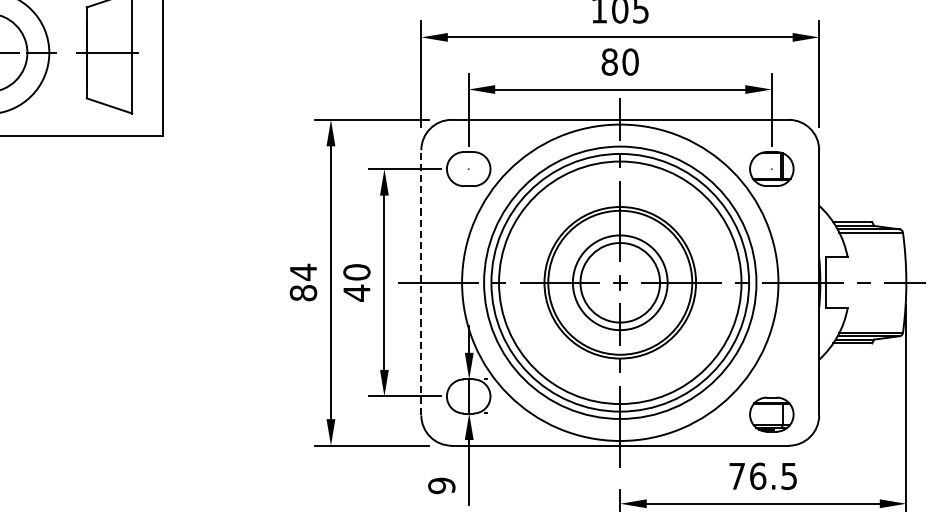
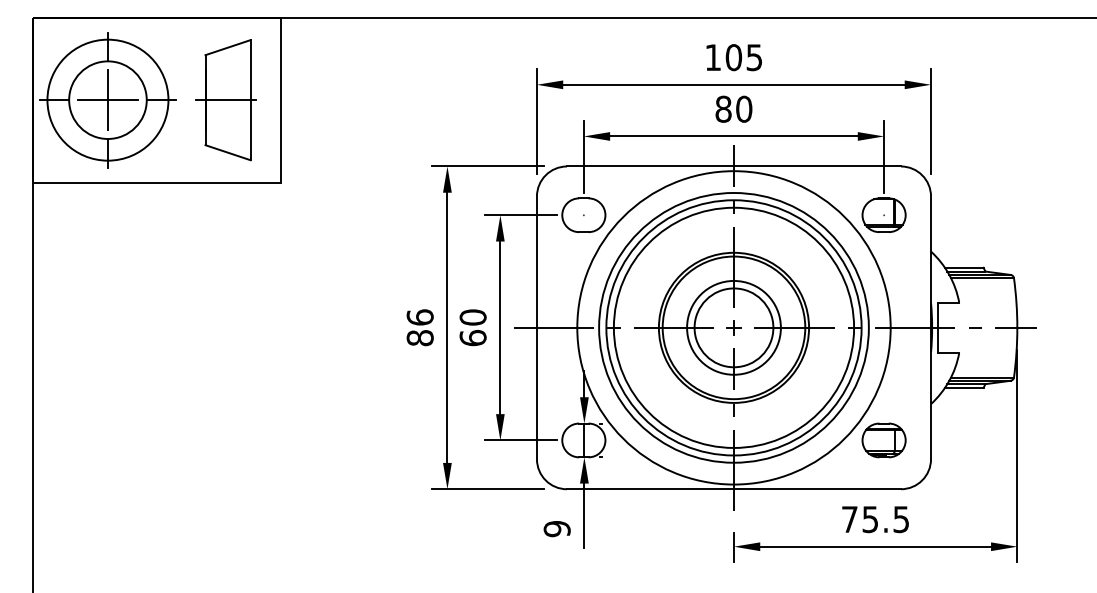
text: (302, 272) -> (419, 317), 84 -> 86
line: (420, 282) -> (536, 327), dashed -> solid
text: (356, 292) -> (472, 337), 40 -> 60
part: (771, 414) -> (883, 440), moved
text: (758, 476) -> (870, 519), 76.5 -> 75.5

